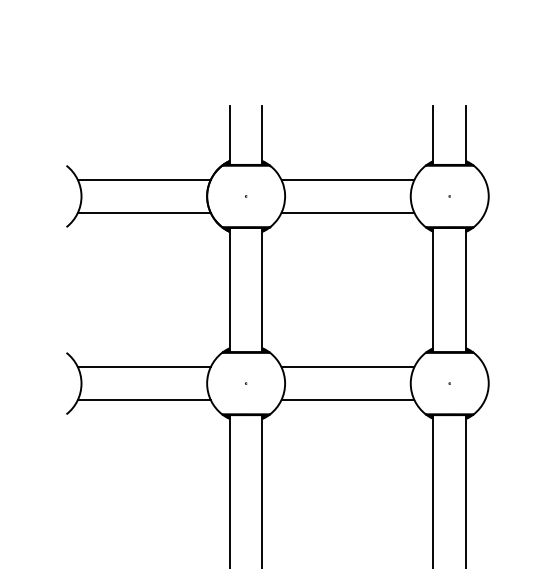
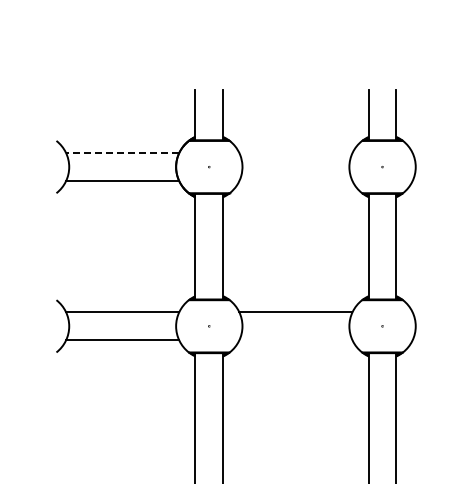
line: (144, 180) -> (122, 153), solid -> dashed
line: (347, 180) -> (295, 153), removed
line: (347, 212) -> (295, 180), removed
line: (347, 400) -> (295, 340), removed

